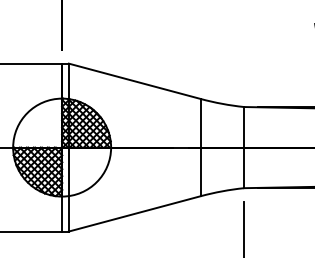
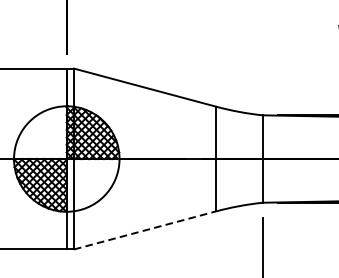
line: (135, 213) -> (145, 230), solid -> dashed

